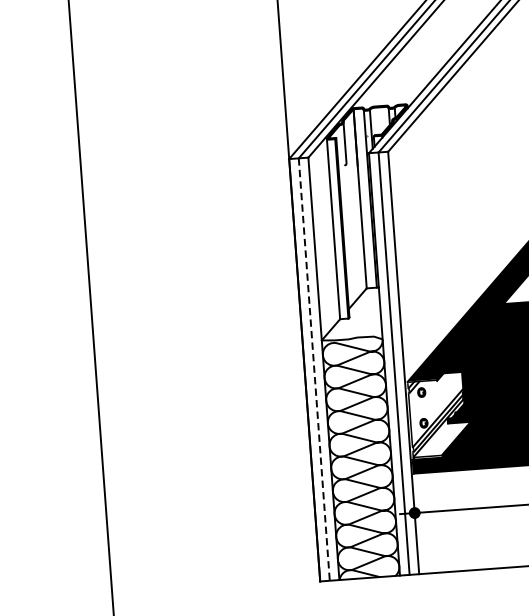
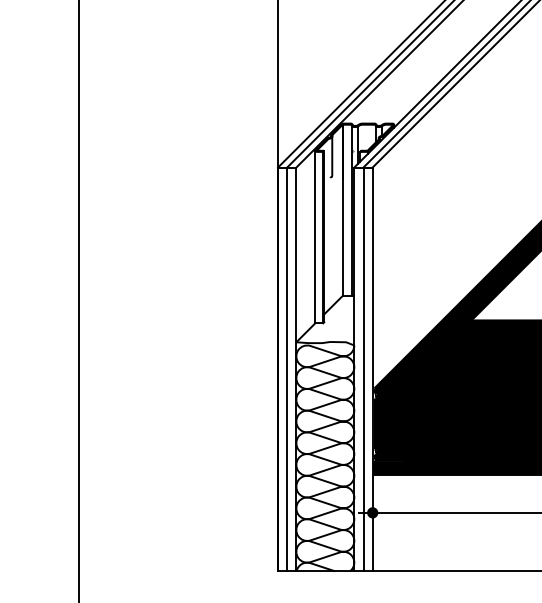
line: (314, 369) -> (287, 369), dashed -> solid
fill: (439, 414) -> (403, 420), added

